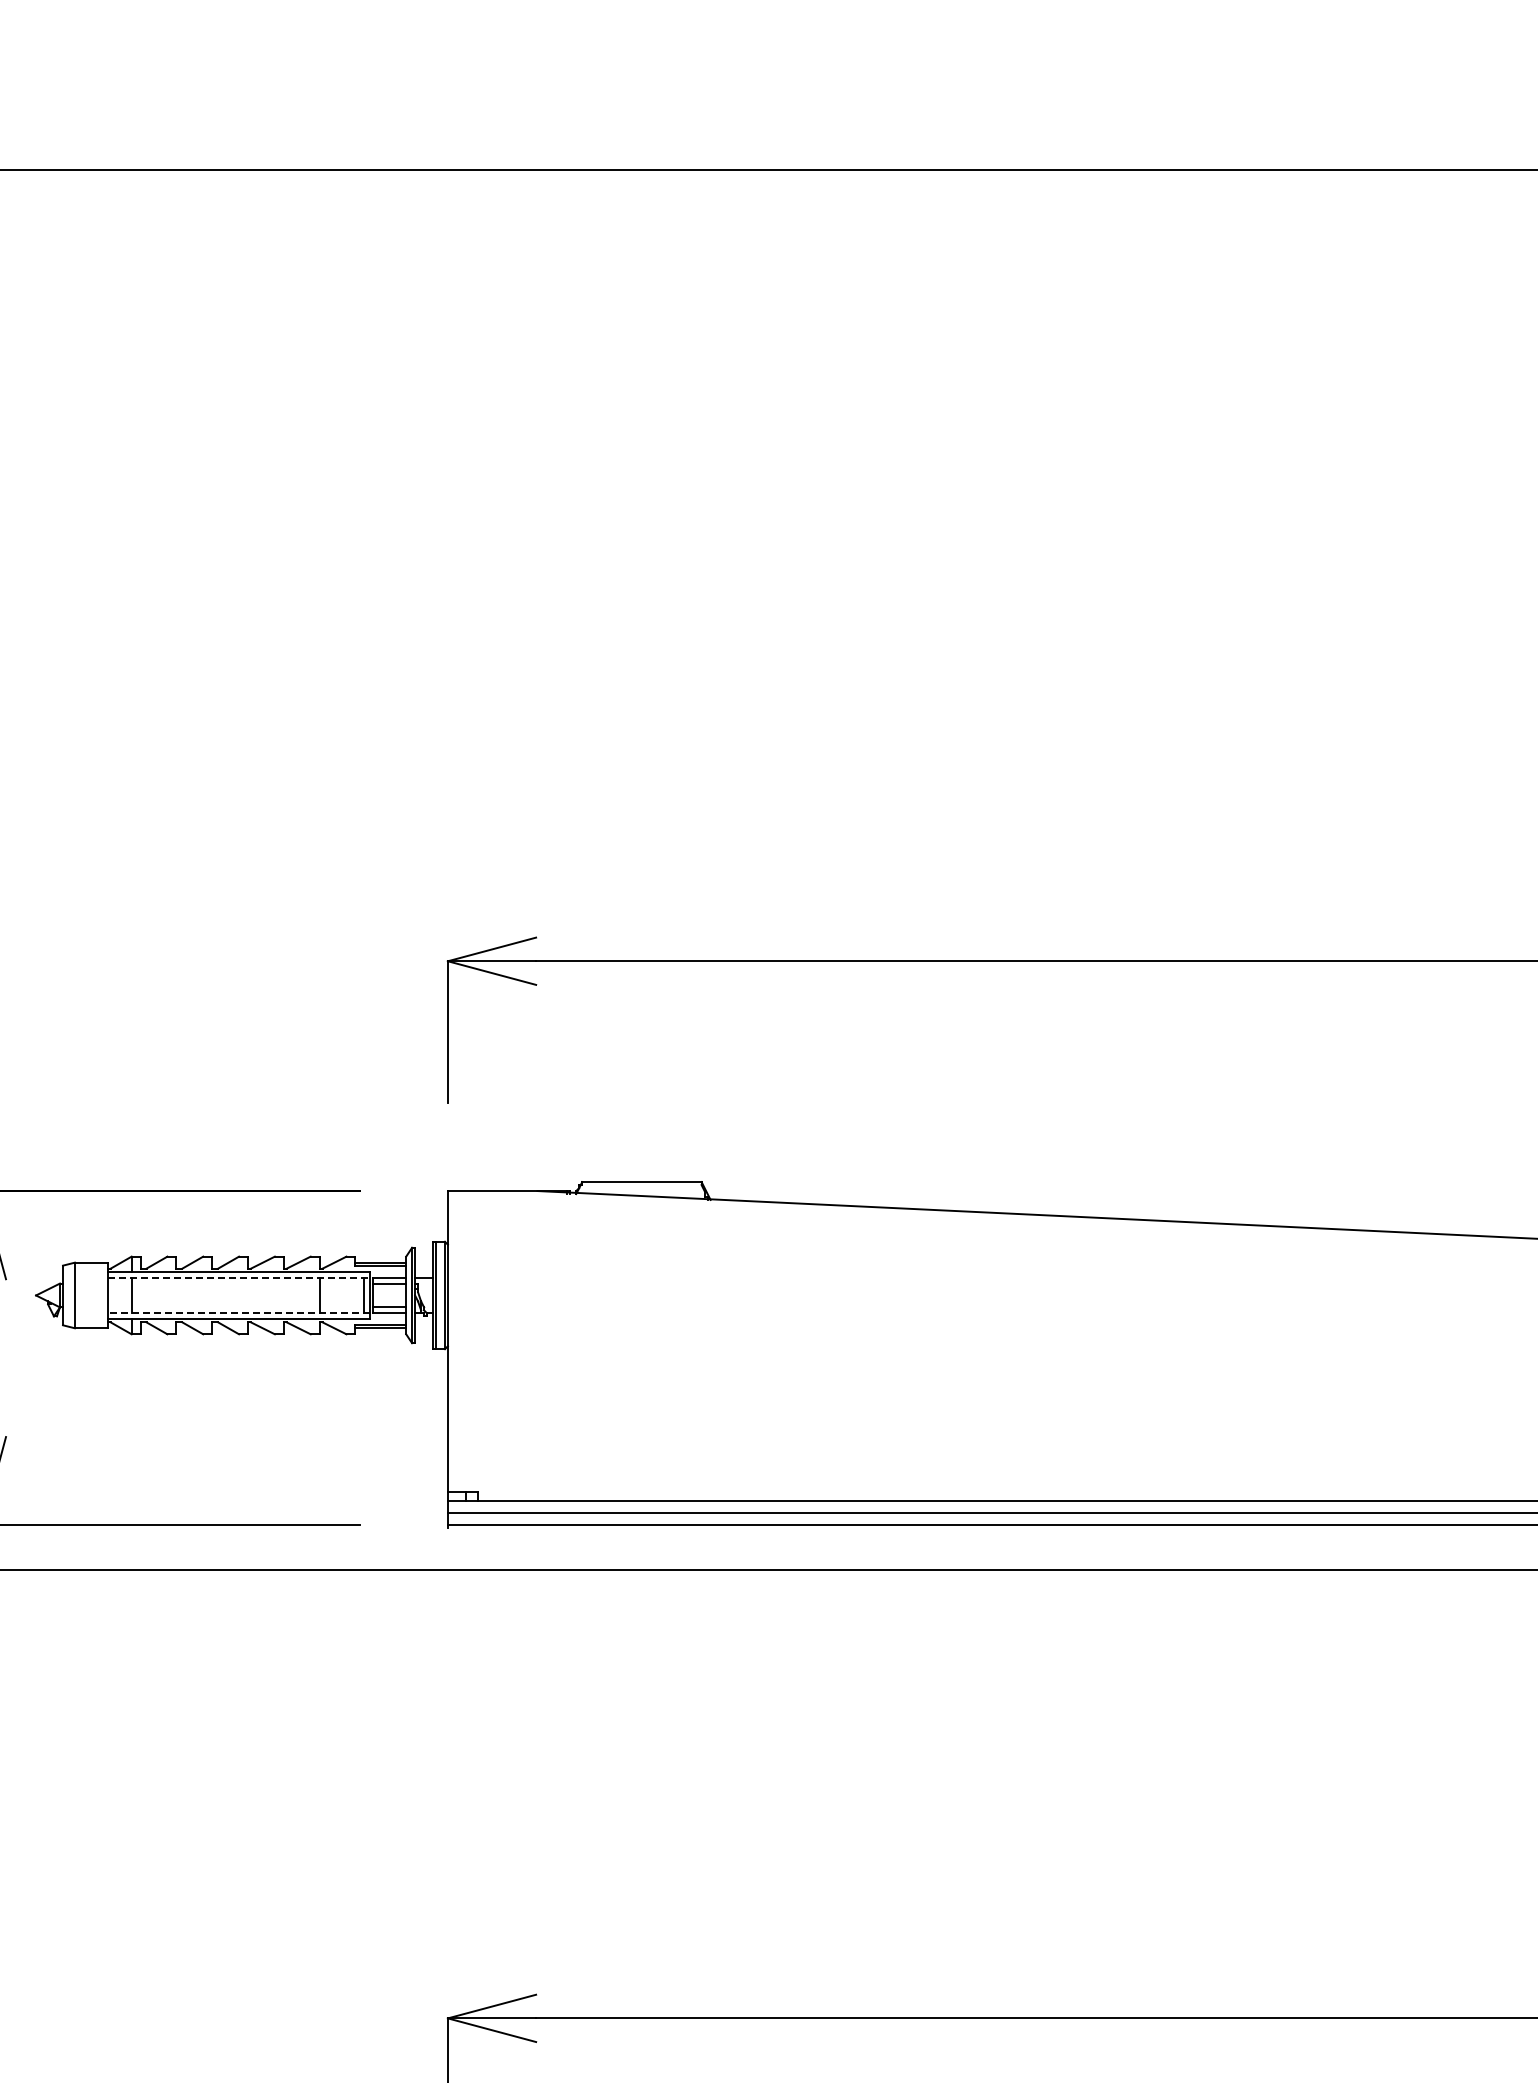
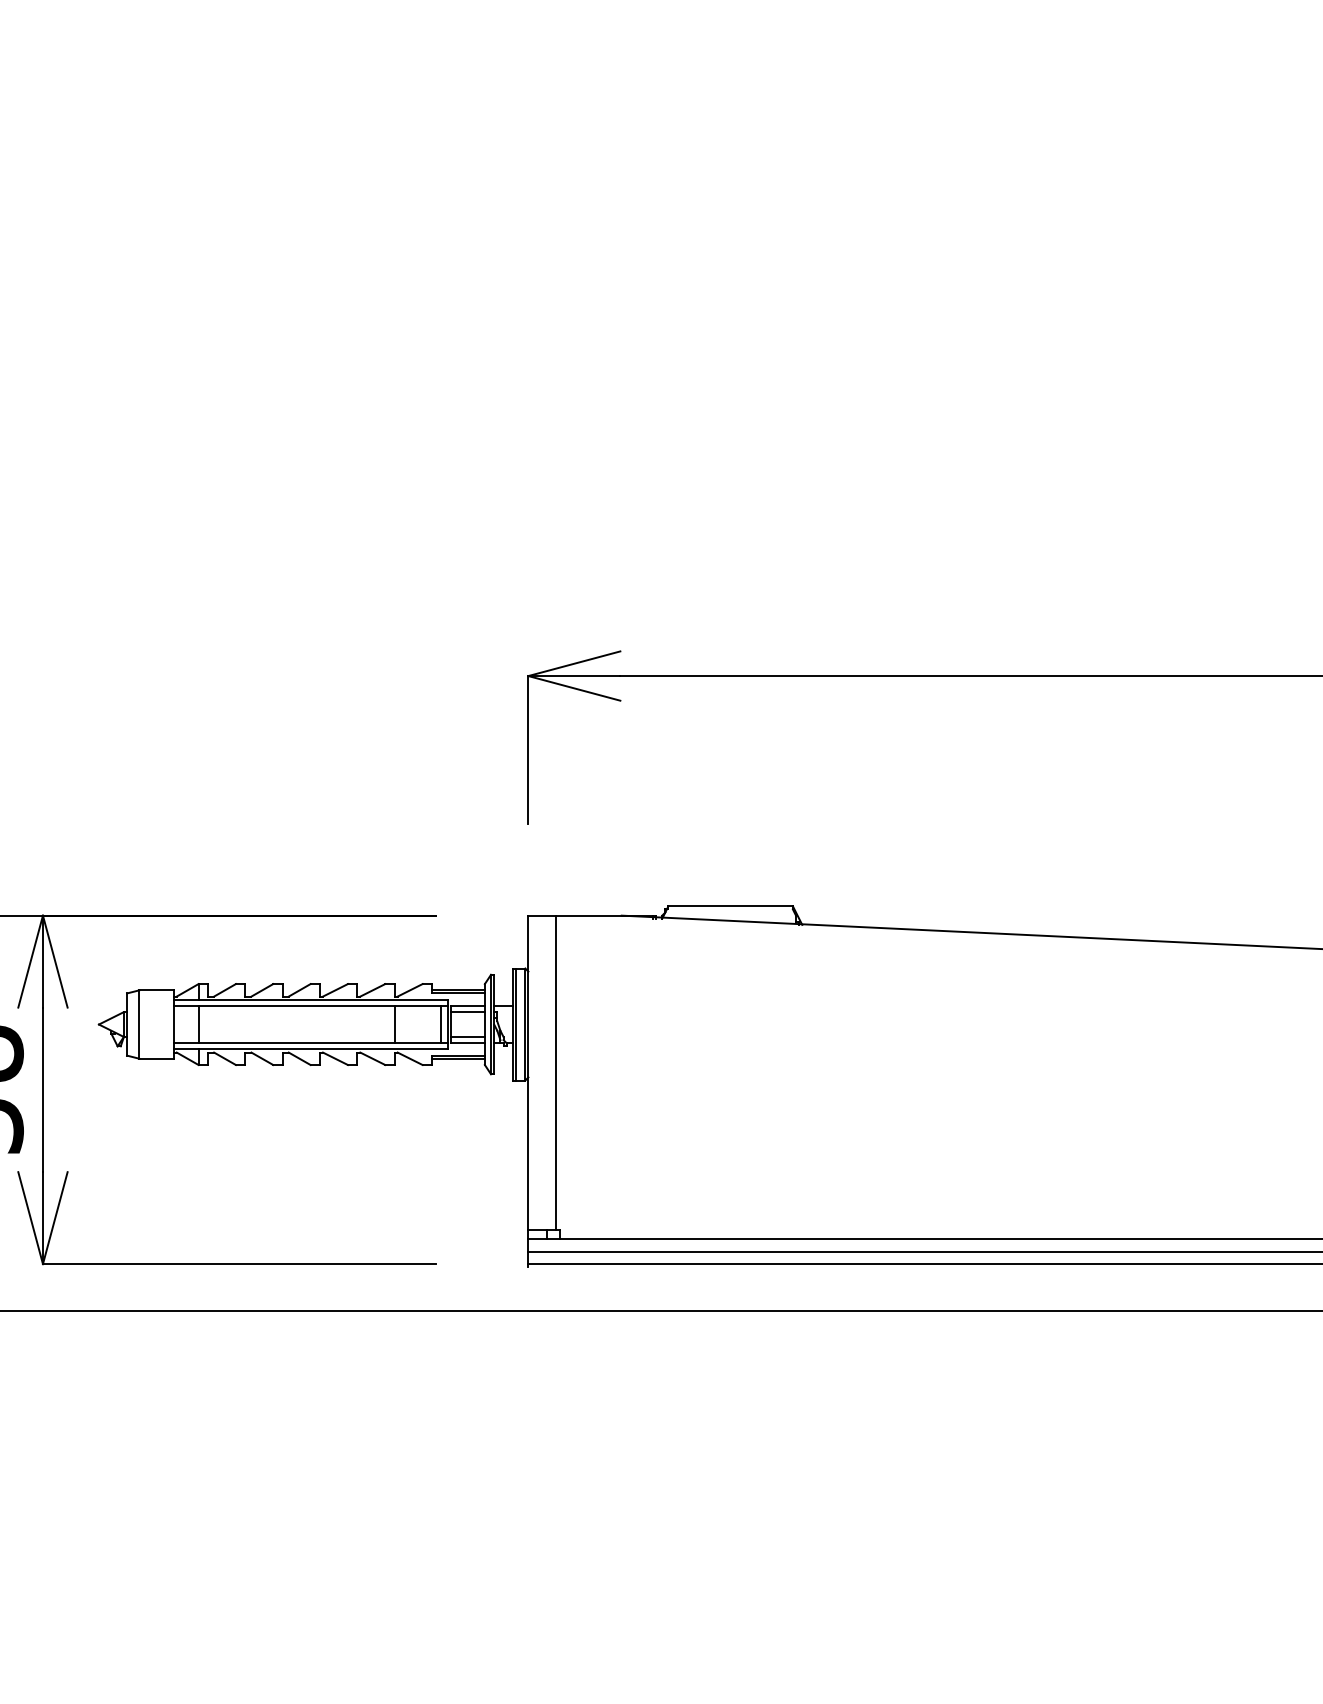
line: (239, 1277) -> (311, 1005), dashed -> solid
line: (238, 1313) -> (310, 1043), dashed -> solid
line: (474, 1341) -> (556, 1072), added

